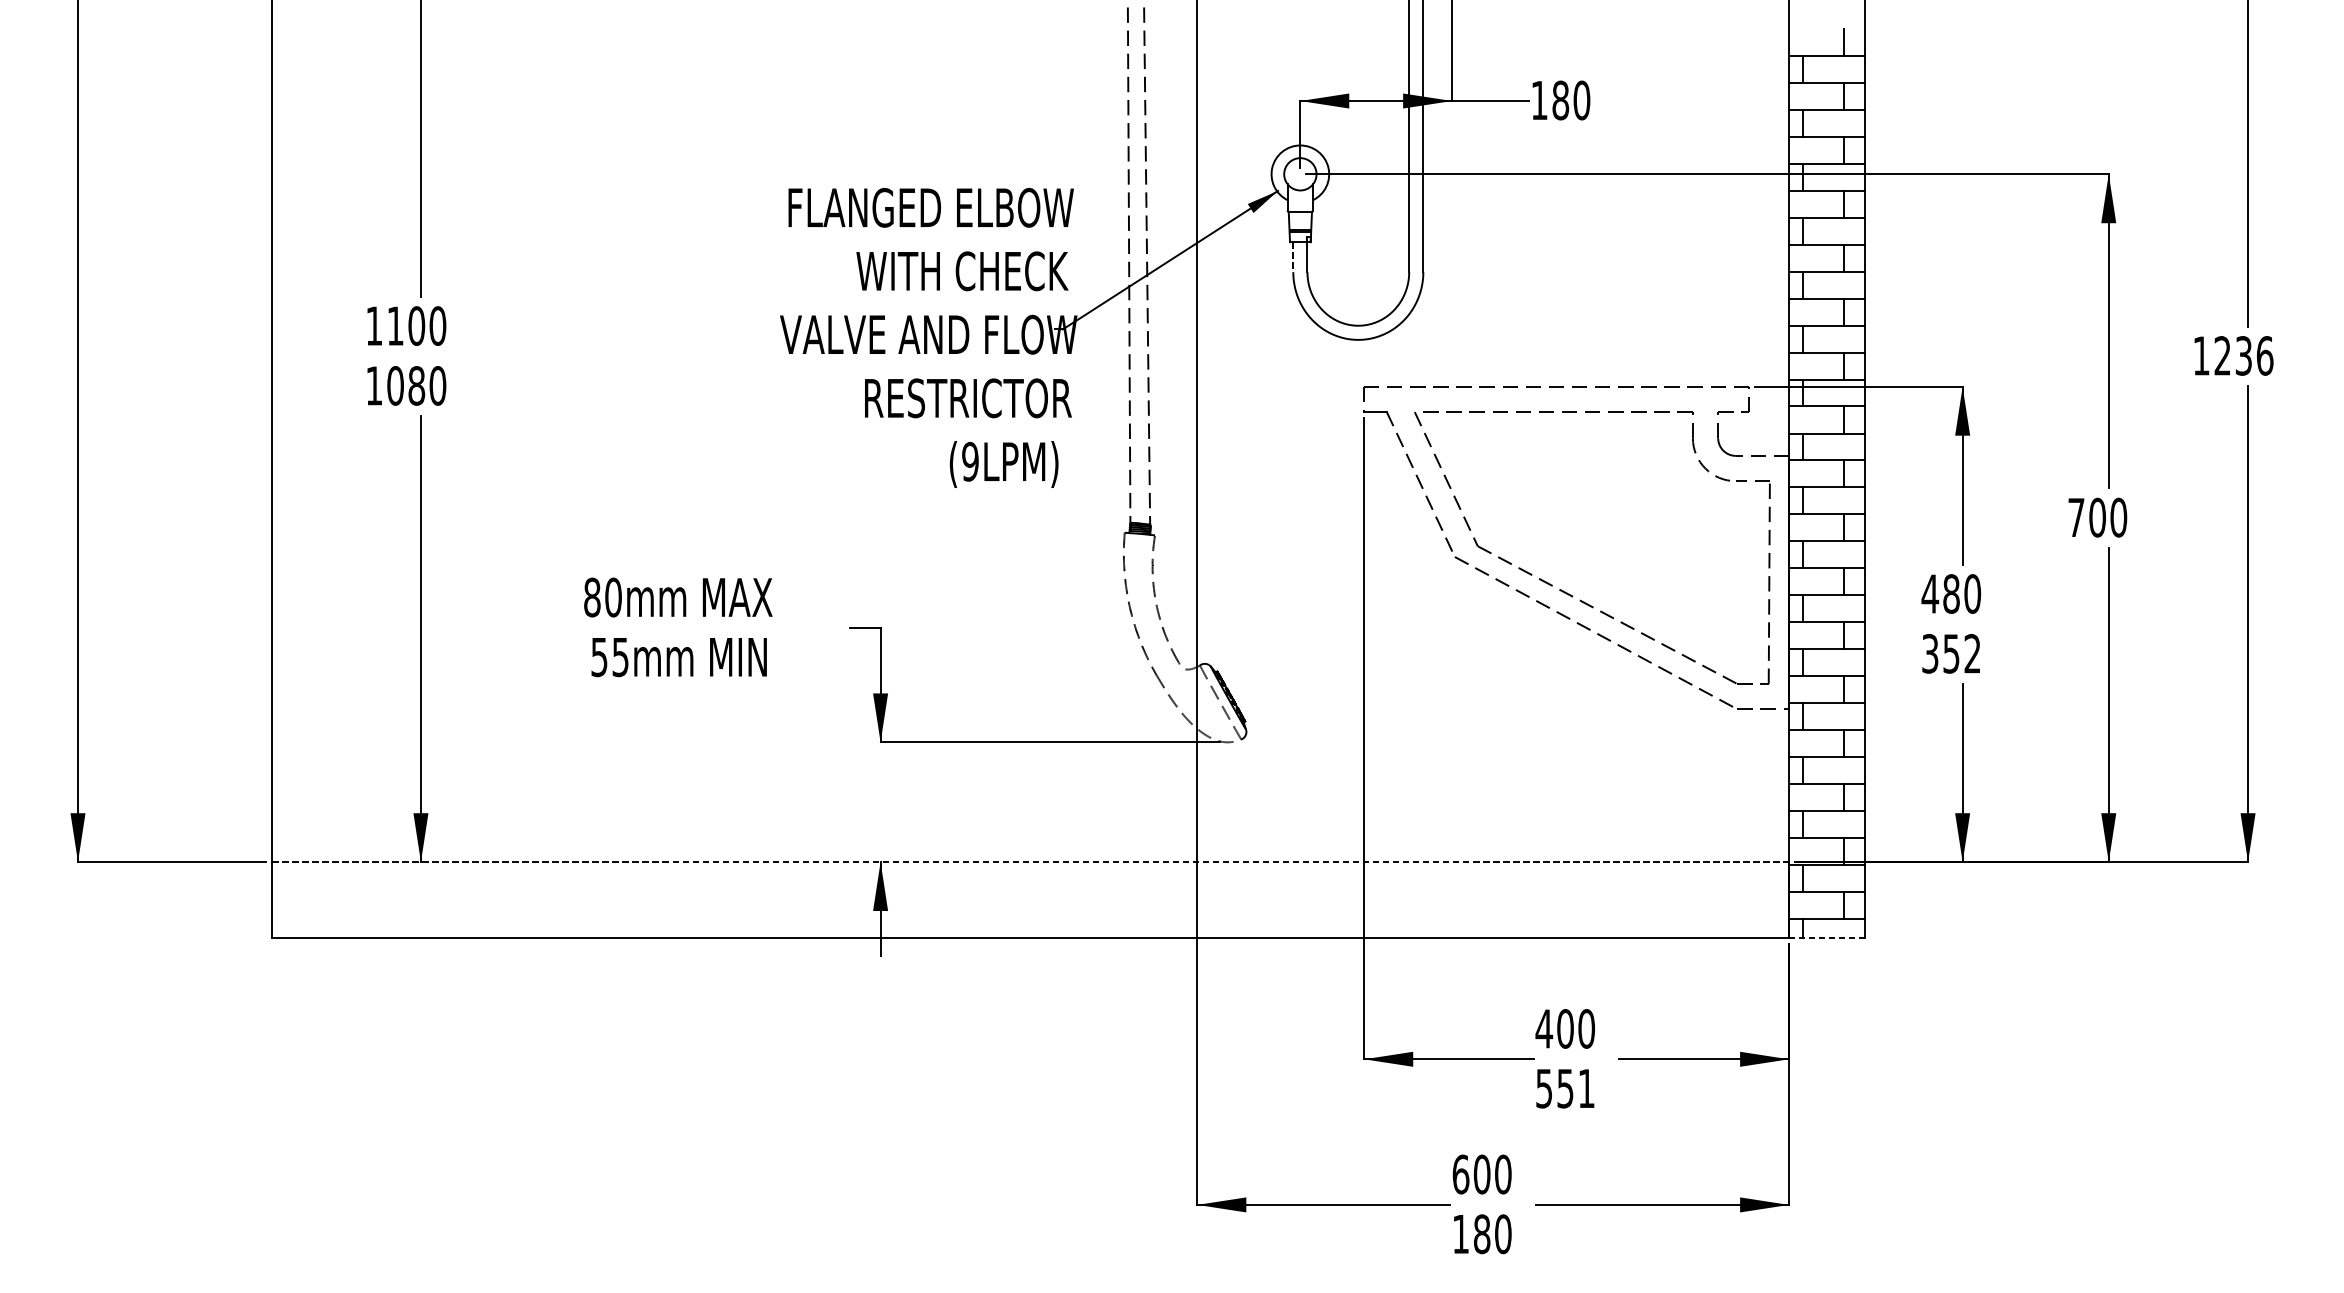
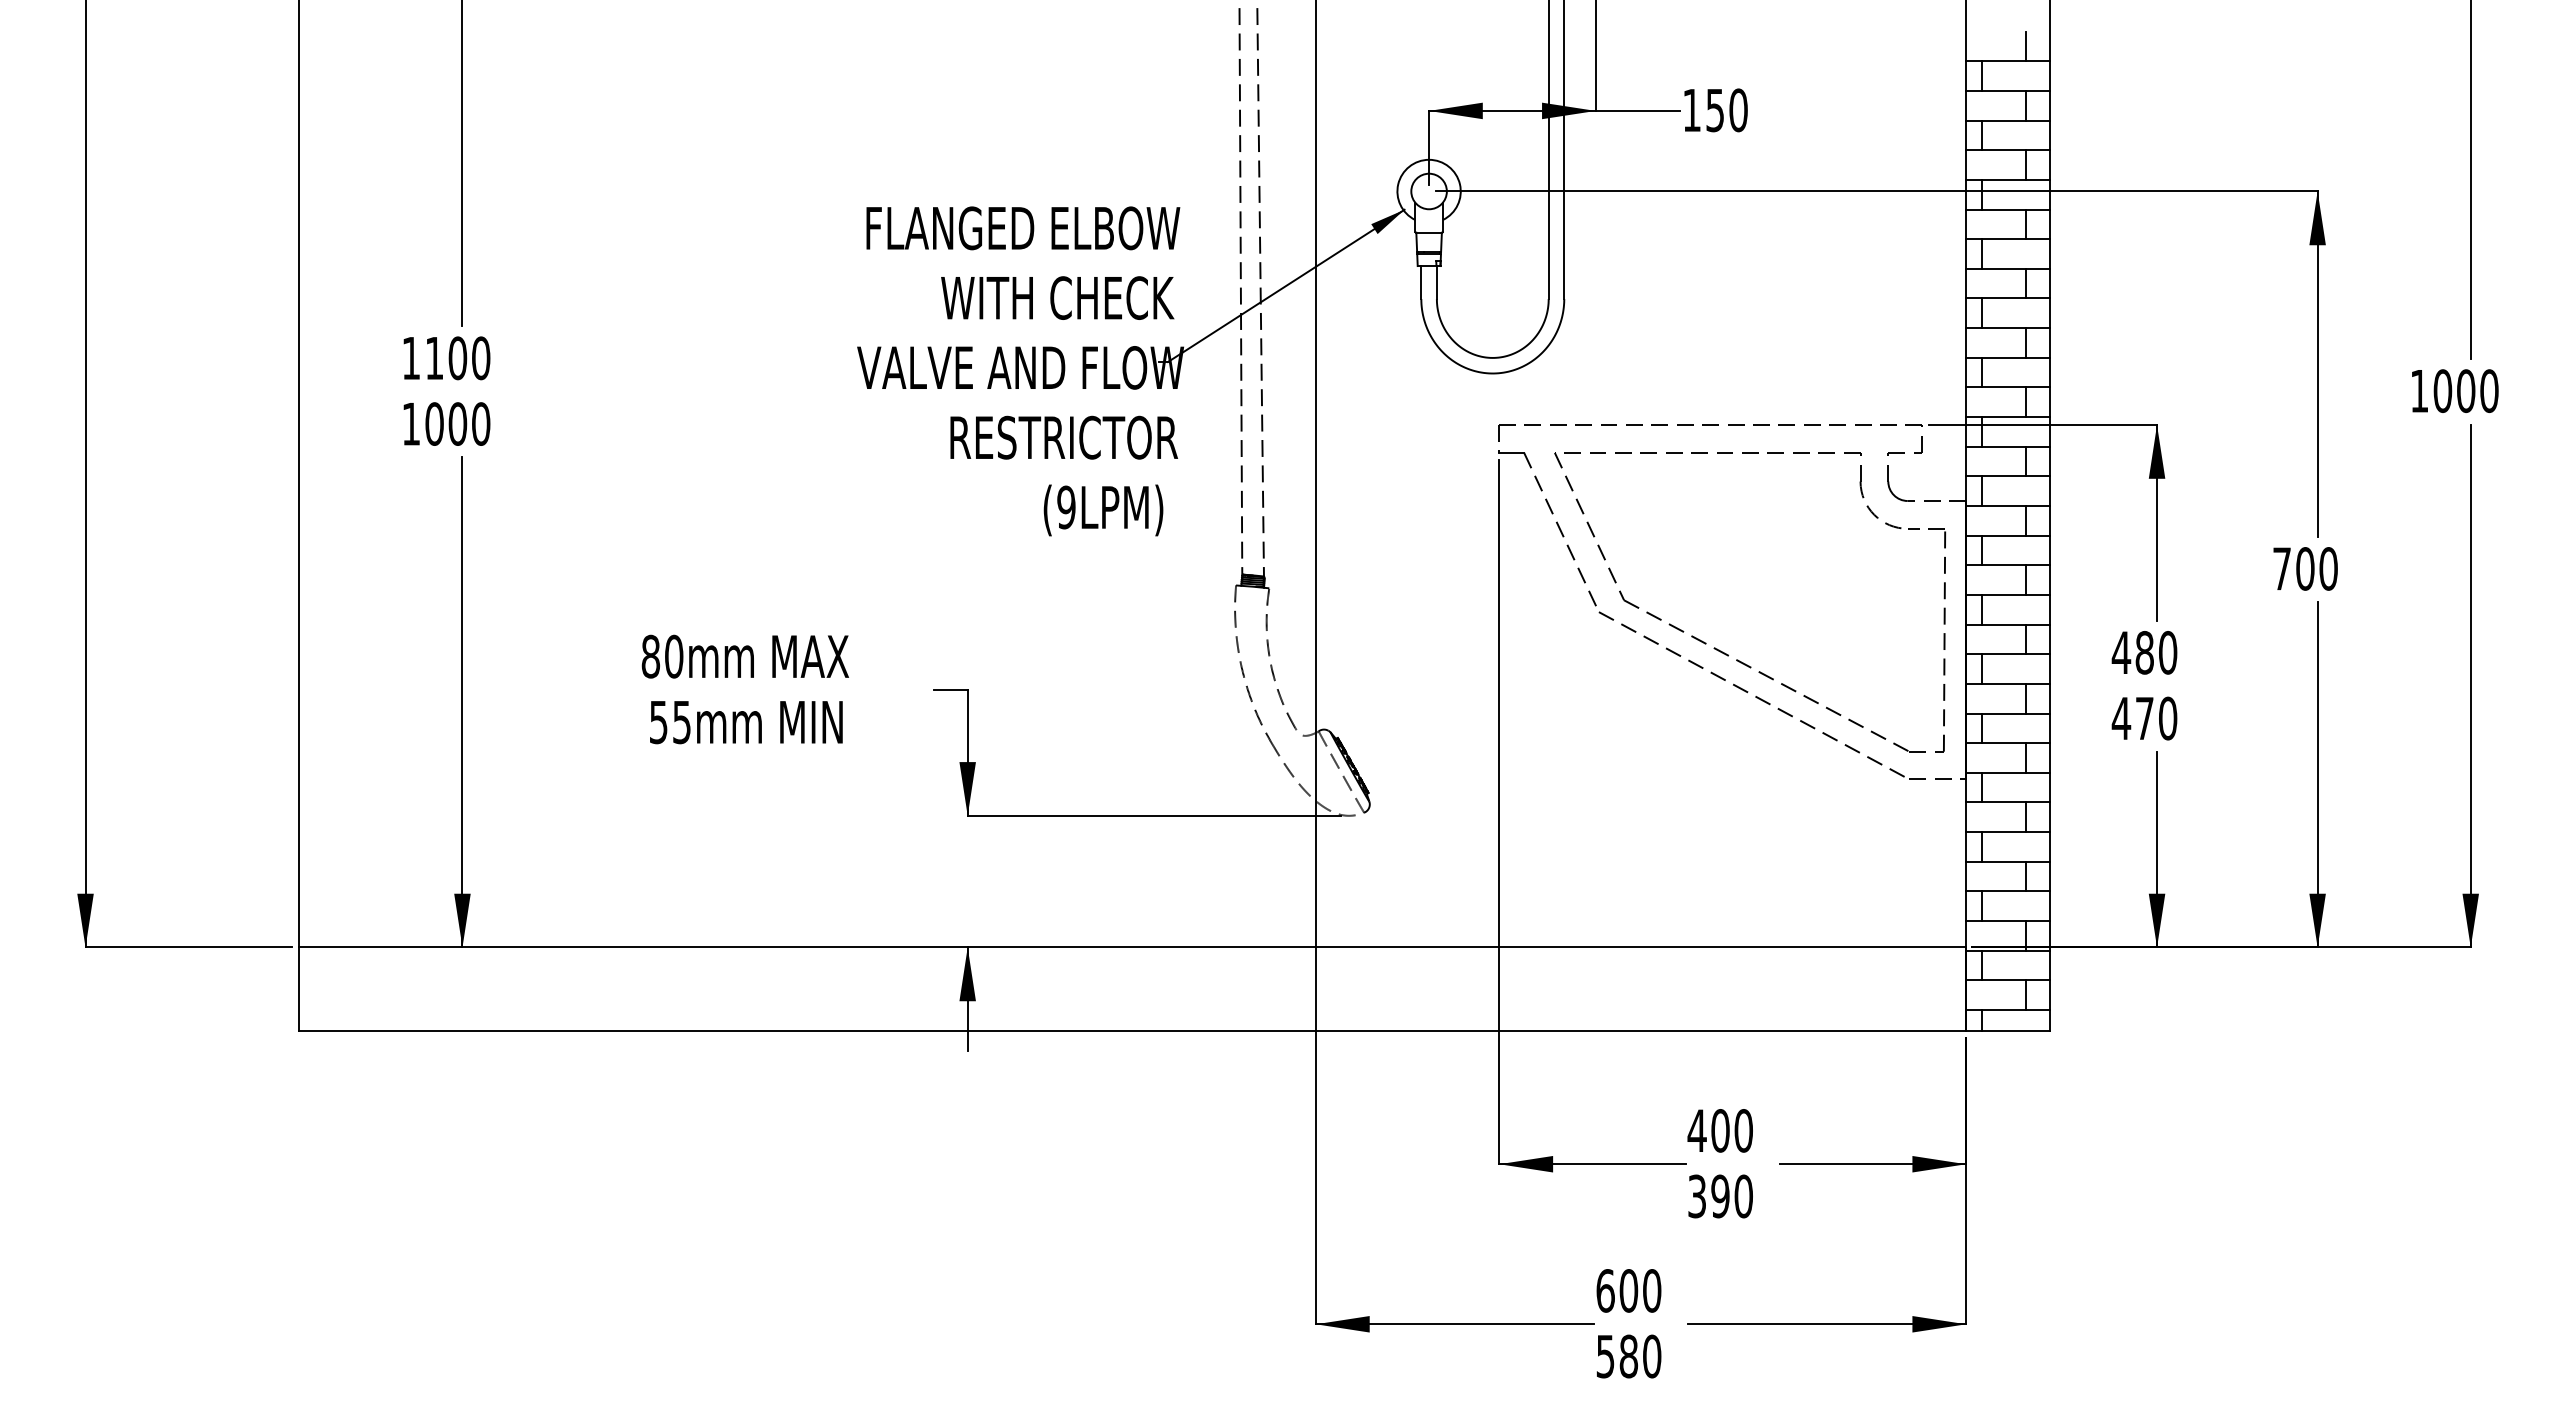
text: (1560, 100) -> (1715, 110), 180 -> 150
line: (1293, 258) -> (1421, 283), dashed -> solid
text: (2243, 356) -> (2465, 391), 1236 -> 1000
text: (416, 385) -> (457, 423), 1080 -> 1000
text: (1951, 653) -> (2144, 718), 352 -> 470
line: (1030, 862) -> (1132, 947), dashed -> solid
line: (1826, 937) -> (2007, 1030), dashed -> solid
text: (1565, 1088) -> (1720, 1196), 551 -> 390
text: (1460, 1234) -> (1605, 1356), 180 -> 580

